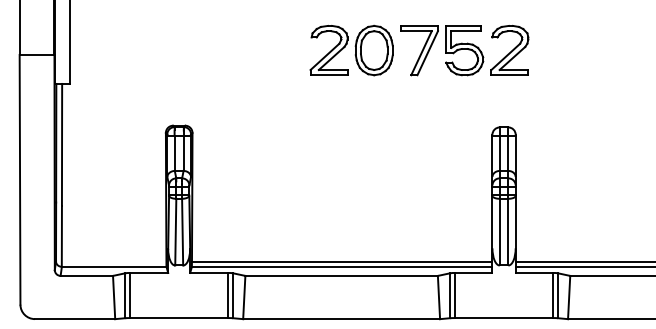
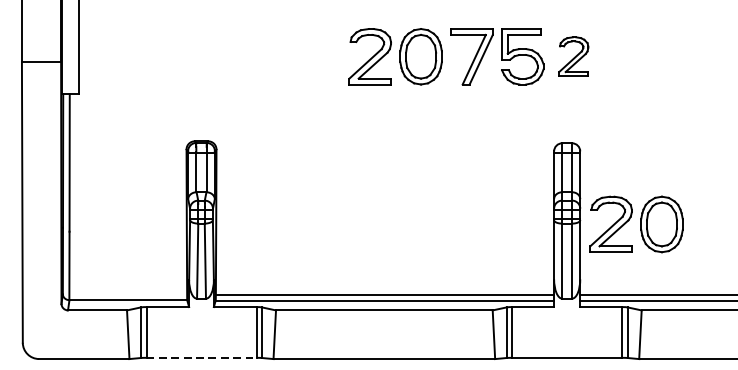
part: (509, 50) -> (573, 56), size x0.7
part: (565, 199) -> (636, 224), added
line: (179, 318) -> (201, 358), solid -> dashed

